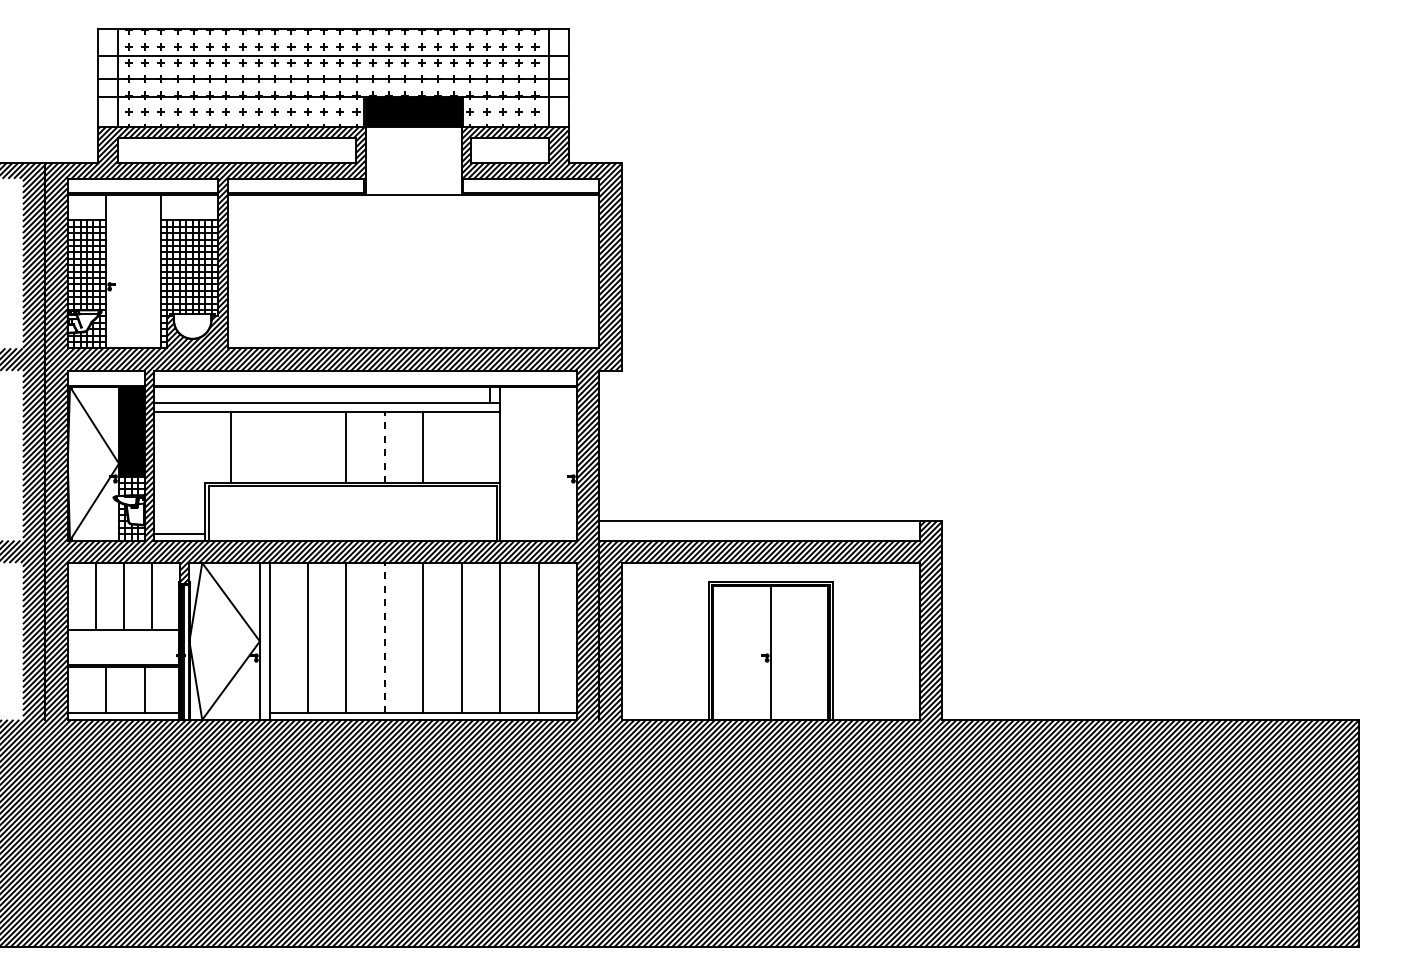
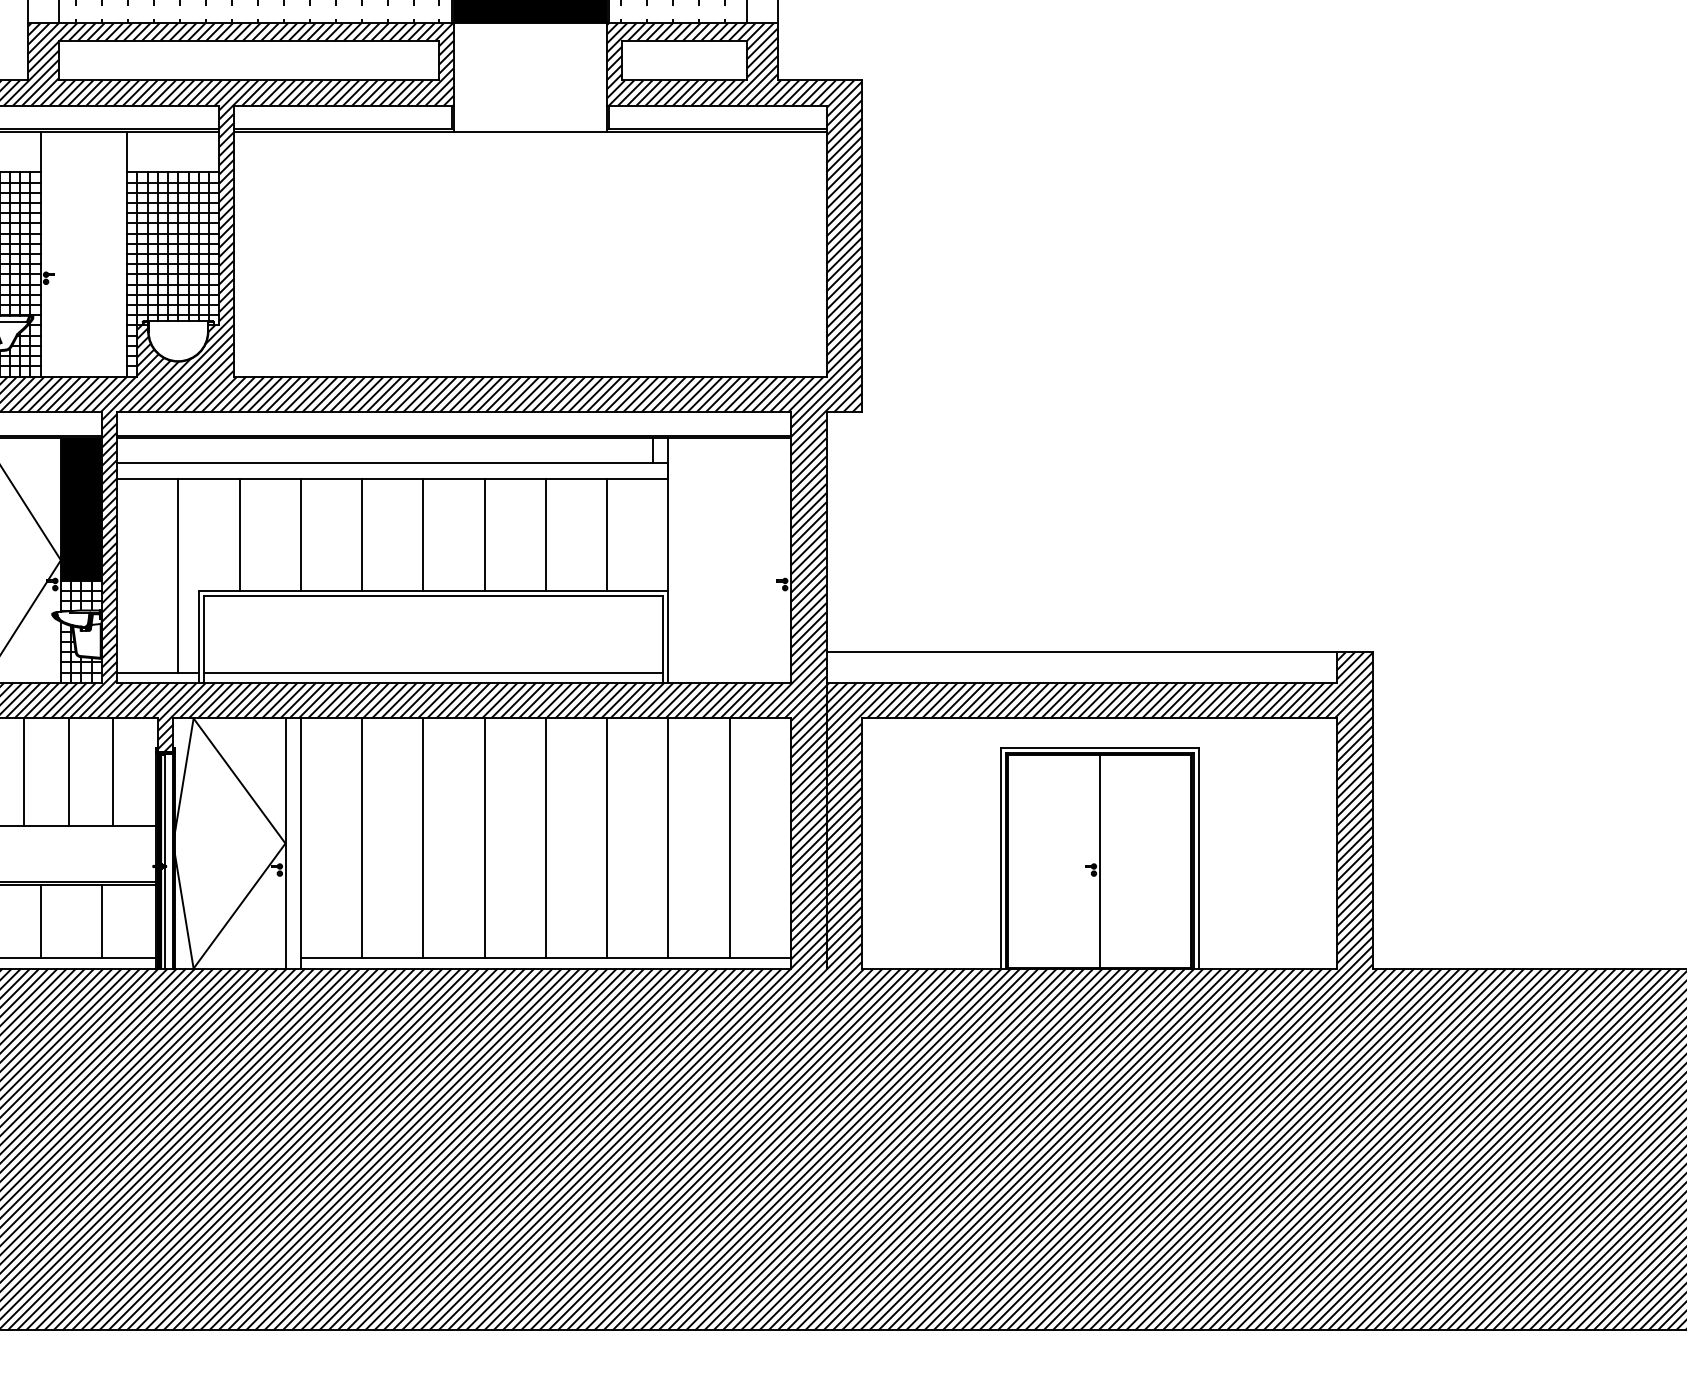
line: (269, 447) -> (300, 534), added
line: (307, 447) -> (361, 534), added
line: (384, 447) -> (484, 534), dashed -> solid
line: (461, 447) -> (606, 534), added
line: (192, 473) -> (178, 575), added
line: (352, 534) -> (433, 673), added
line: (384, 637) -> (484, 837), dashed -> solid

